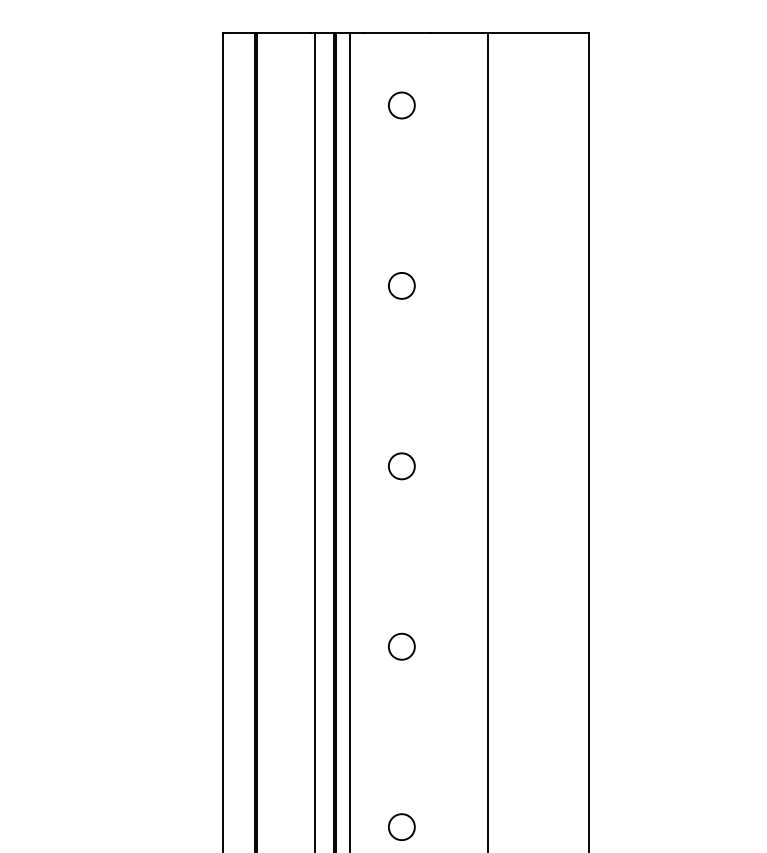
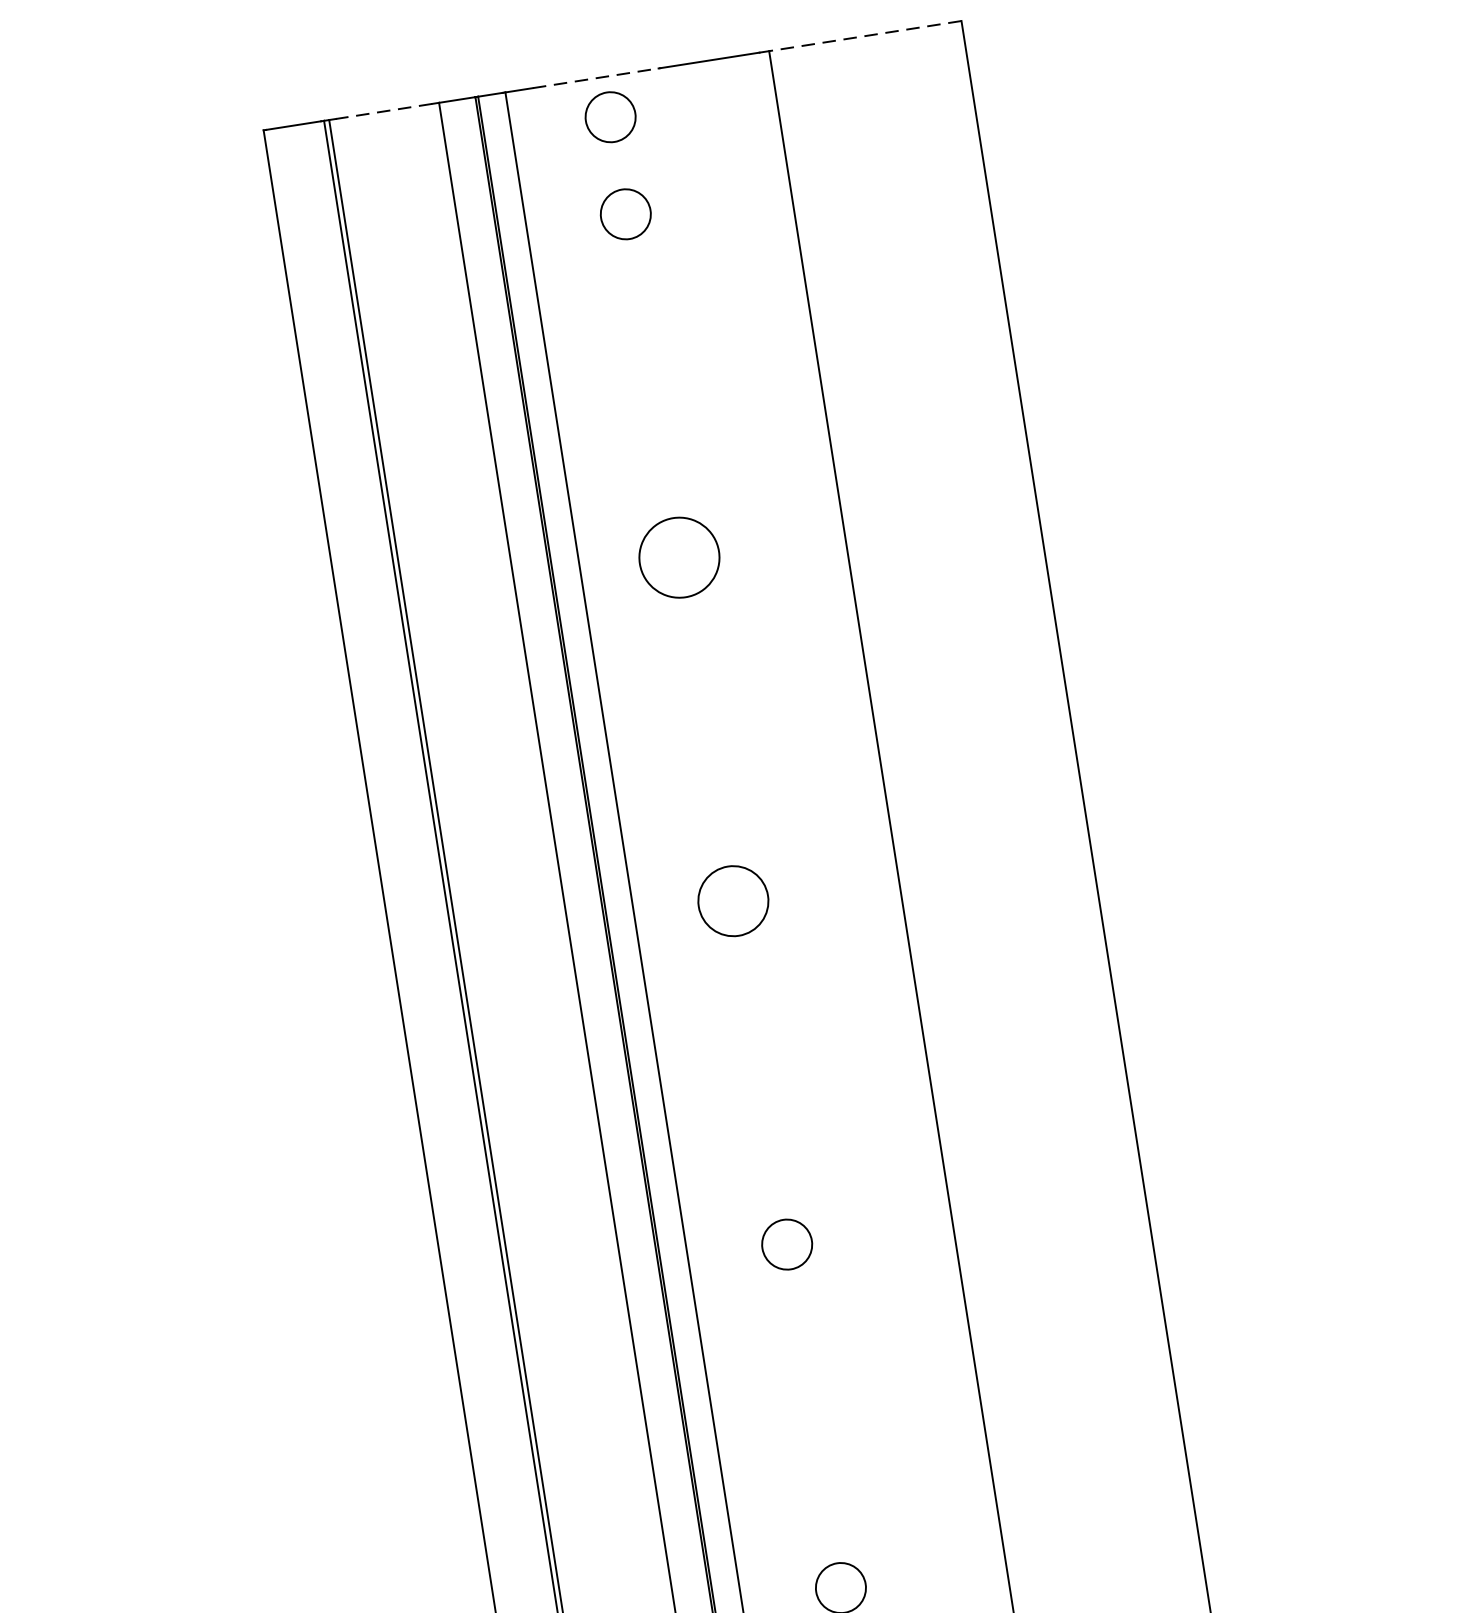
line: (285, 33) -> (382, 111), solid -> dashed
line: (397, 33) -> (596, 78), solid -> dashed
line: (538, 33) -> (864, 36), solid -> dashed
circle: (401, 54) -> (609, 117), added
circle: (401, 285) -> (678, 557), size x1.6
circle: (401, 466) -> (732, 901), size x1.4

